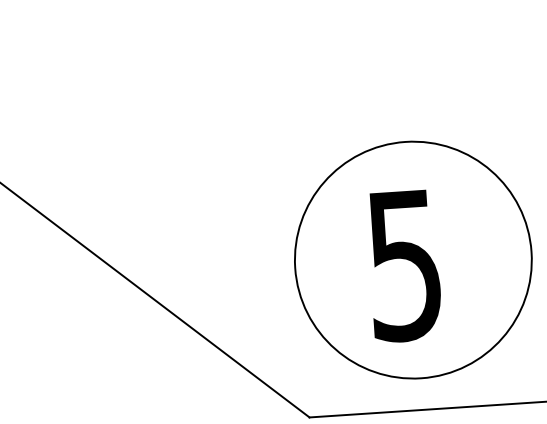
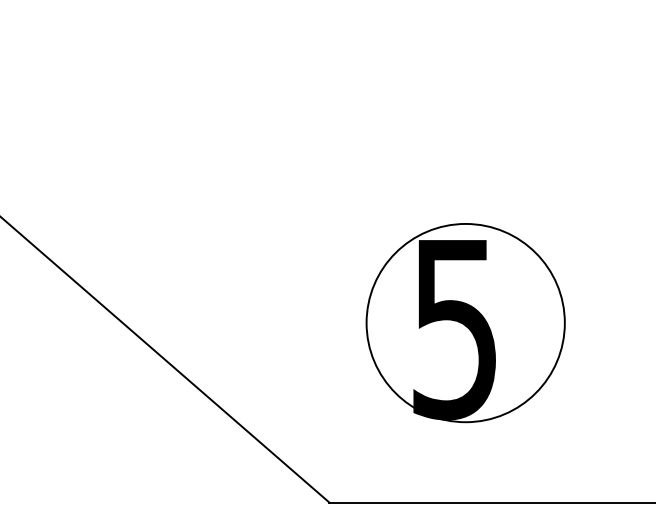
circle: (413, 259) -> (465, 322), size x0.7

